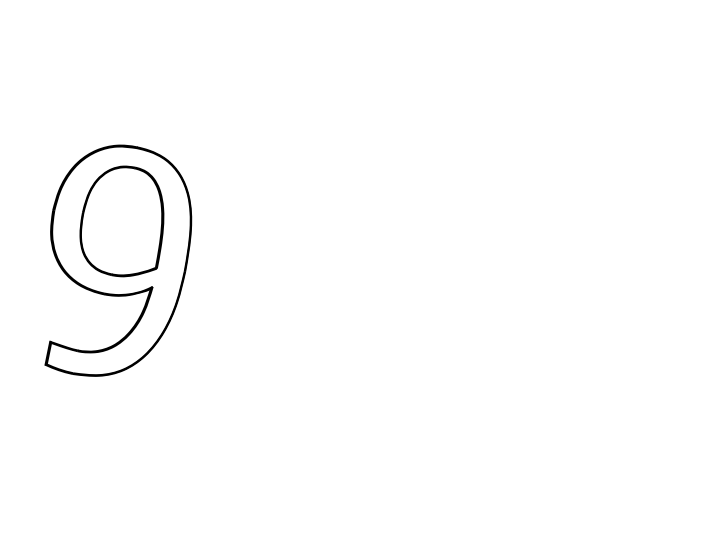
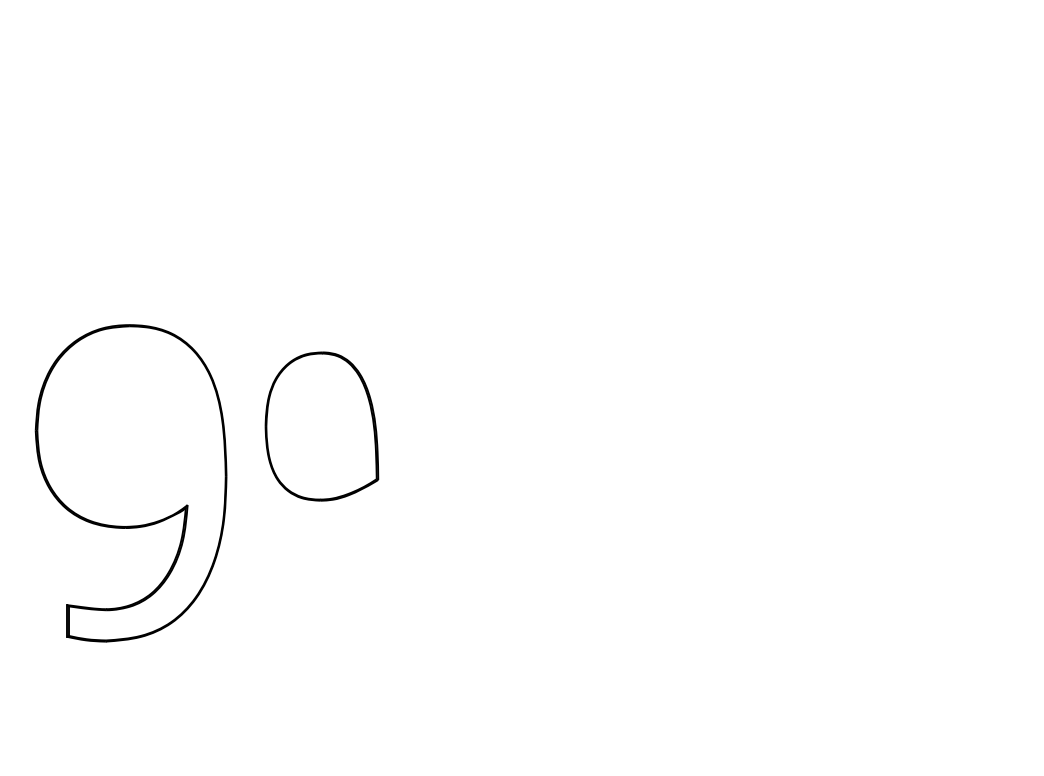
part: (123, 221) -> (321, 426), moved

